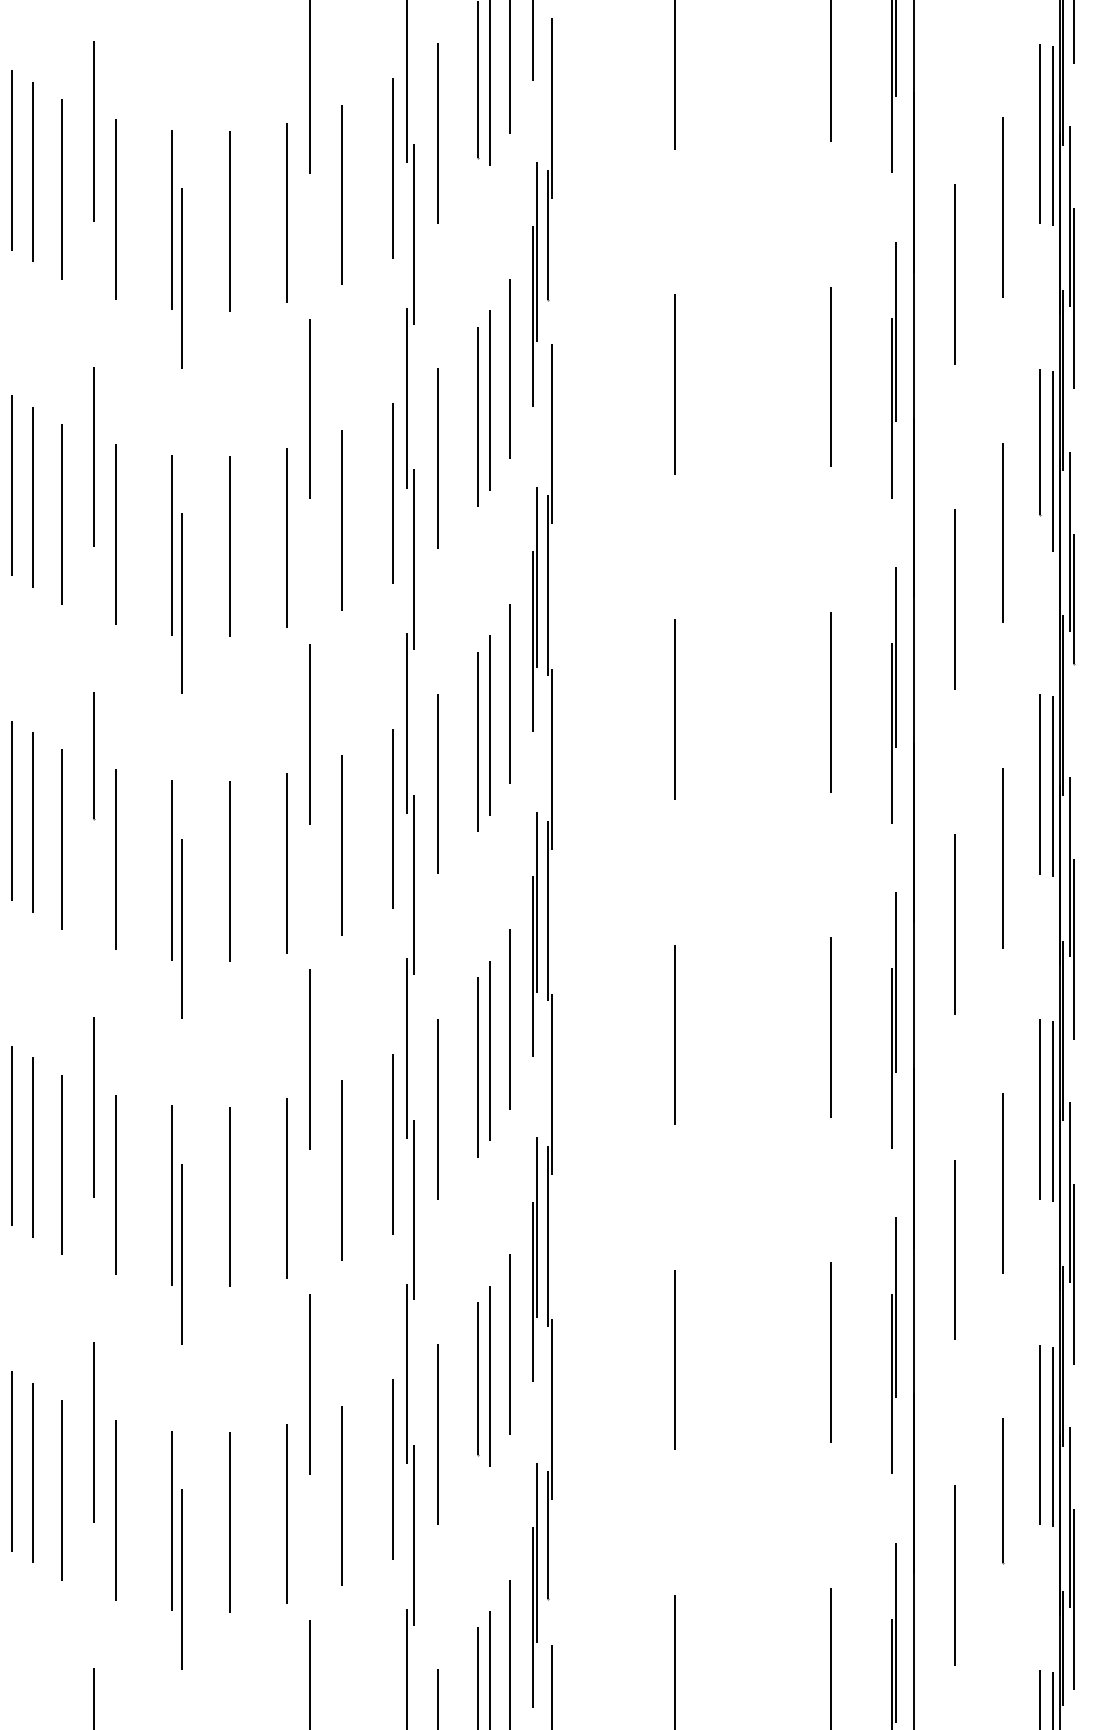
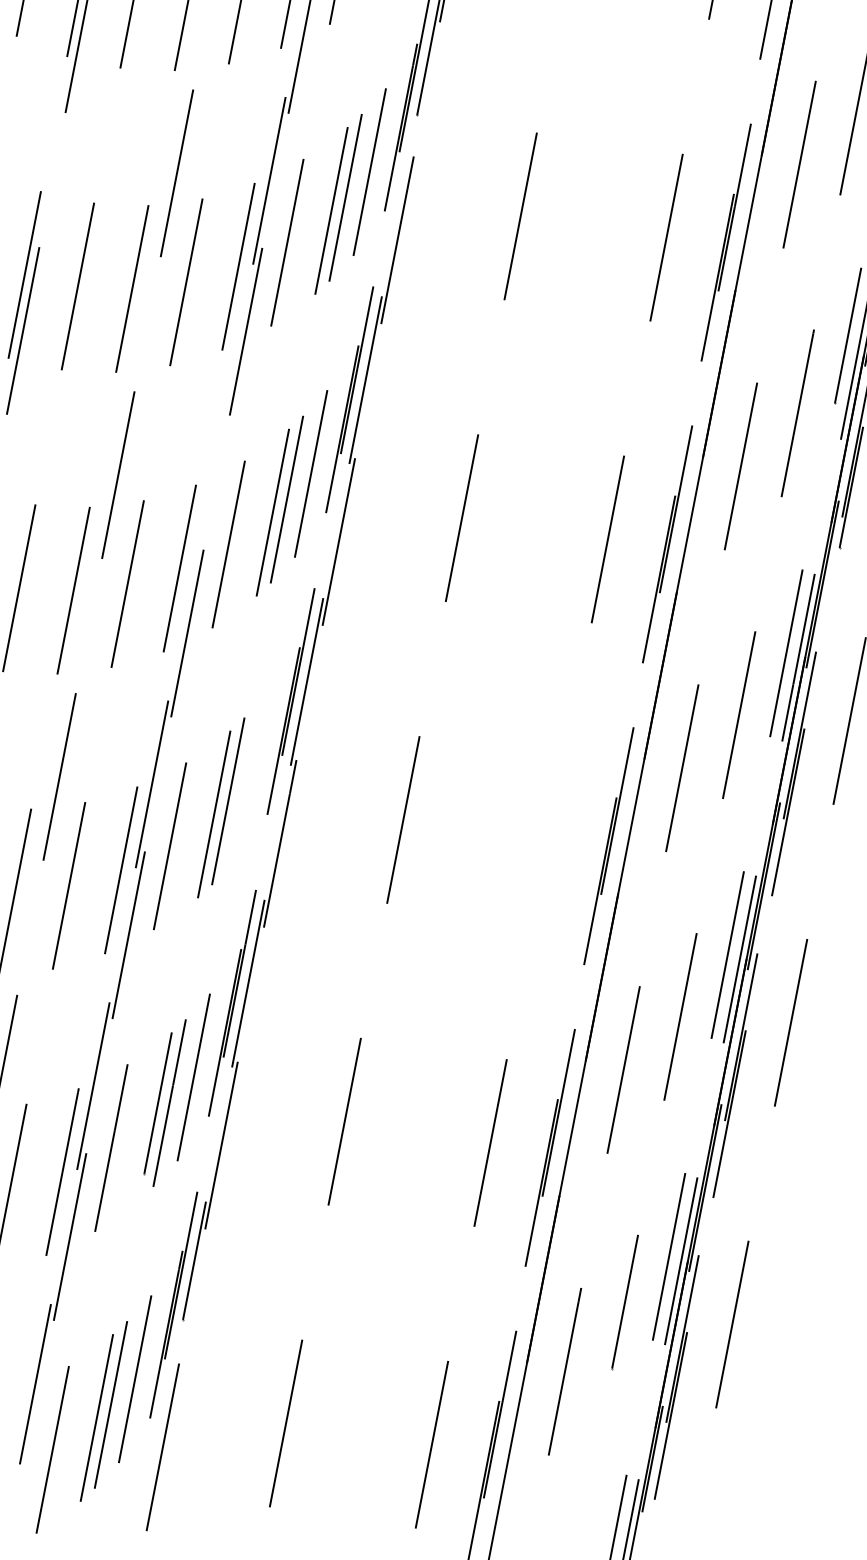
line: (407, 723) -> (210, 482), removed
line: (509, 1019) -> (252, 775), removed
line: (831, 1027) -> (549, 841), removed

